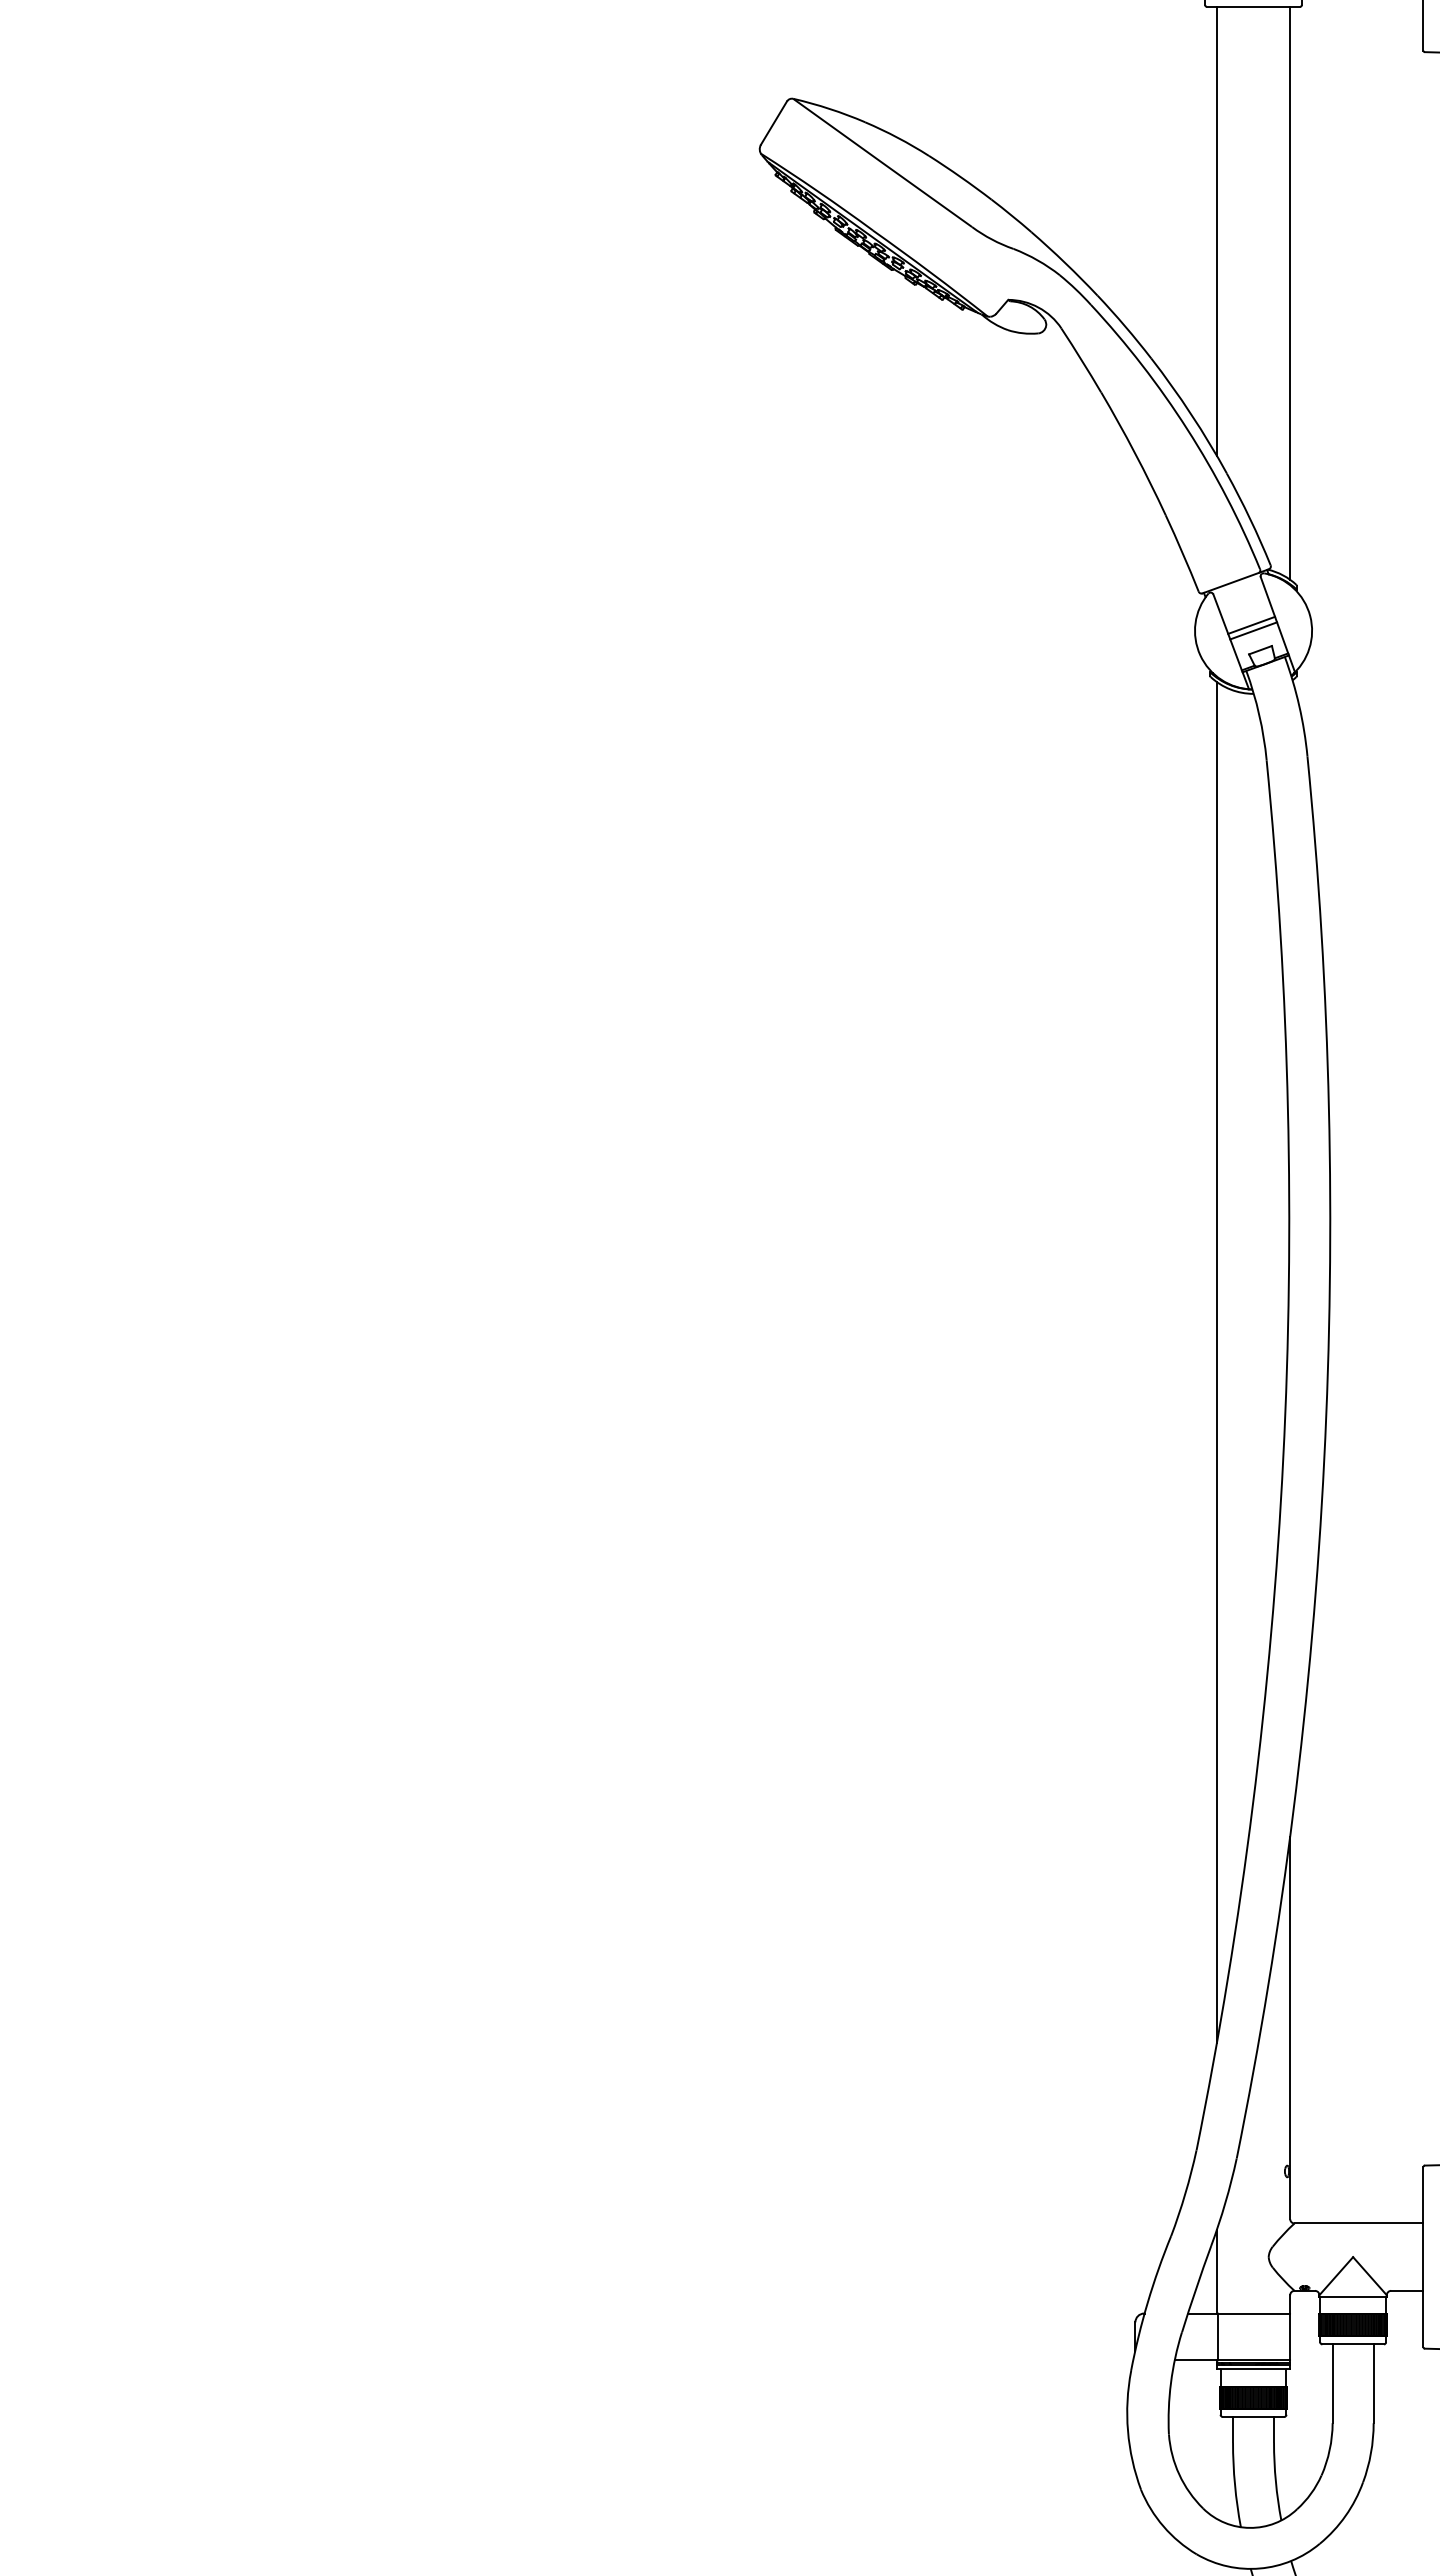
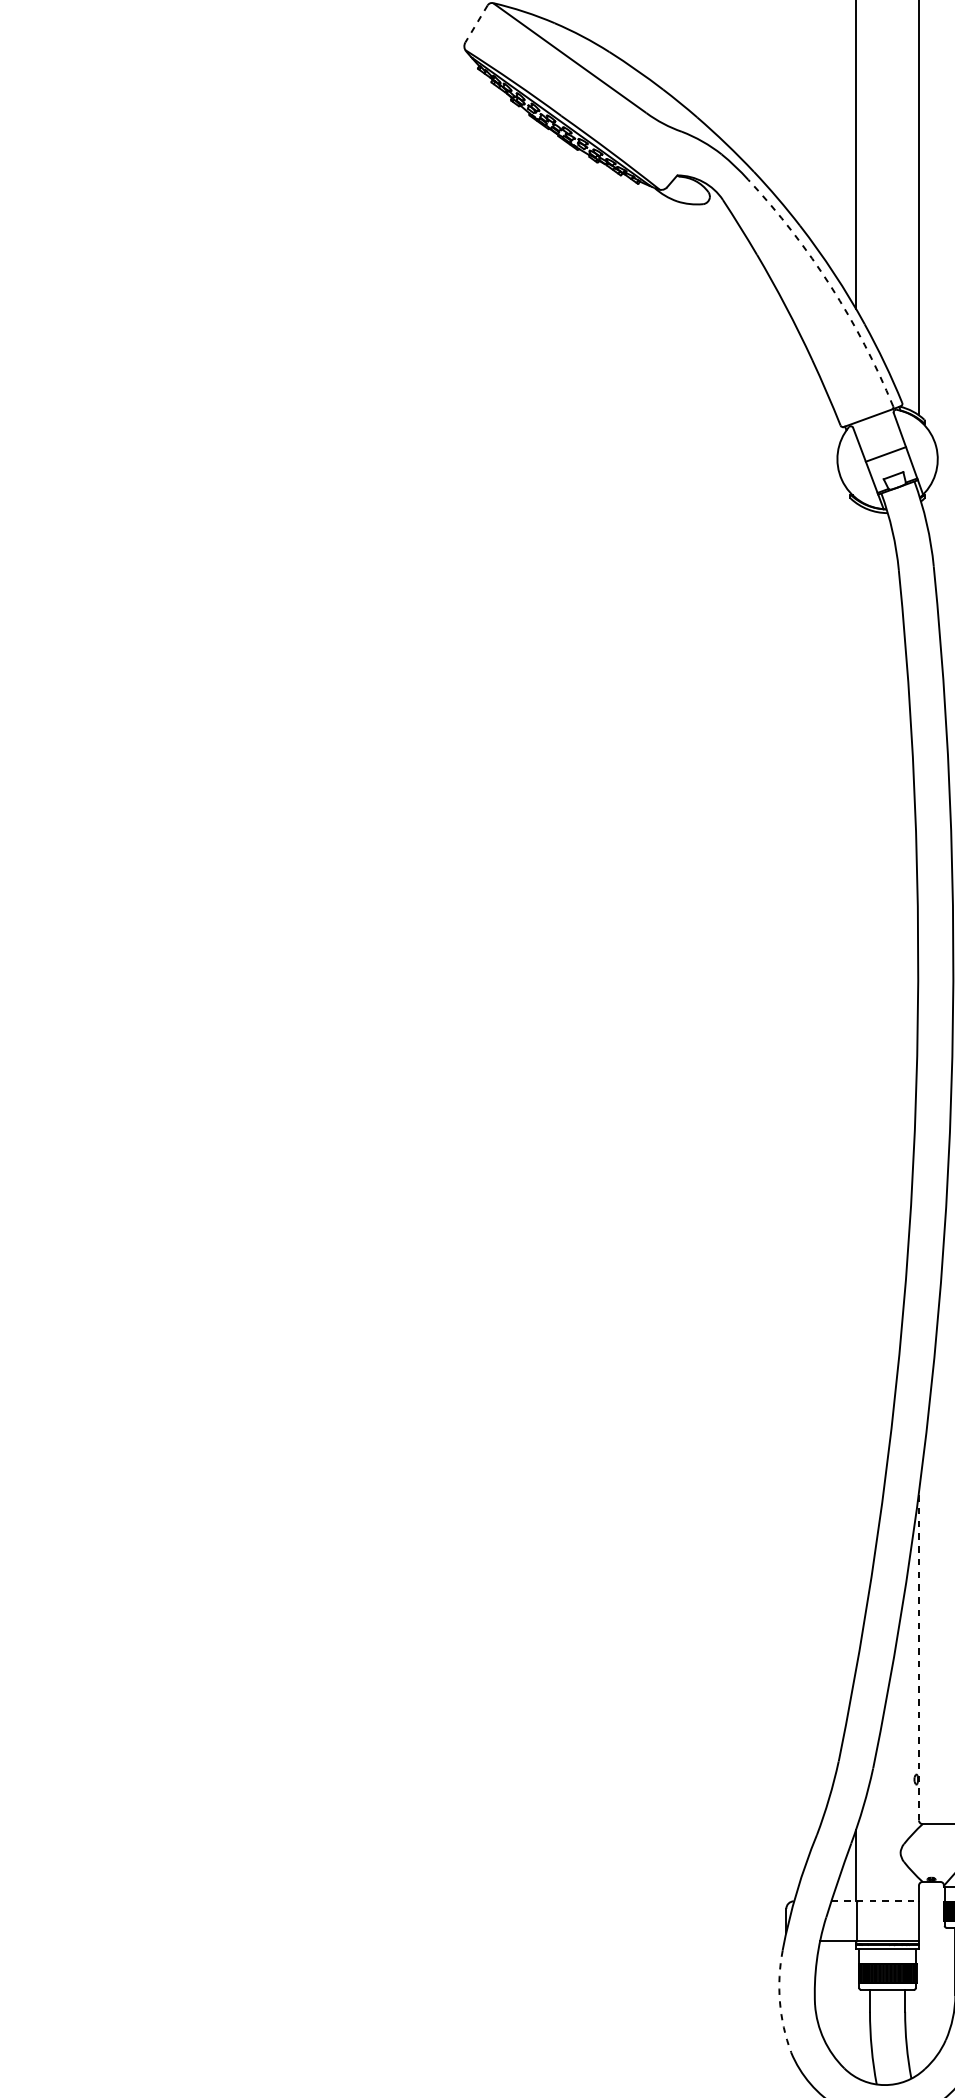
line: (773, 123) -> (476, 24), solid -> dashed
arc: (1187, 429) -> (830, 286), solid -> dashed
line: (1253, 630) -> (887, 458), removed
line: (1216, 1362) -> (855, 1086), removed
line: (1290, 2027) -> (919, 1656), solid -> dashed
line: (1239, 2313) -> (875, 1901), solid -> dashed
arc: (1127, 2430) -> (779, 2001), solid -> dashed

